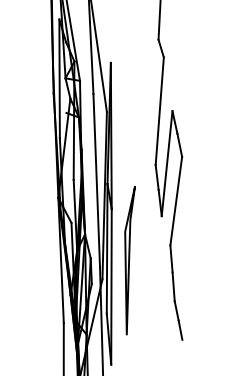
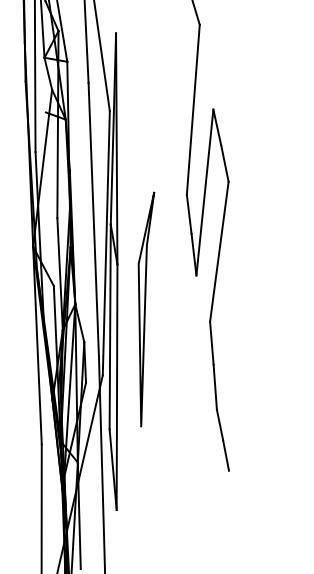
part: (129, 260) -> (145, 309), moved

